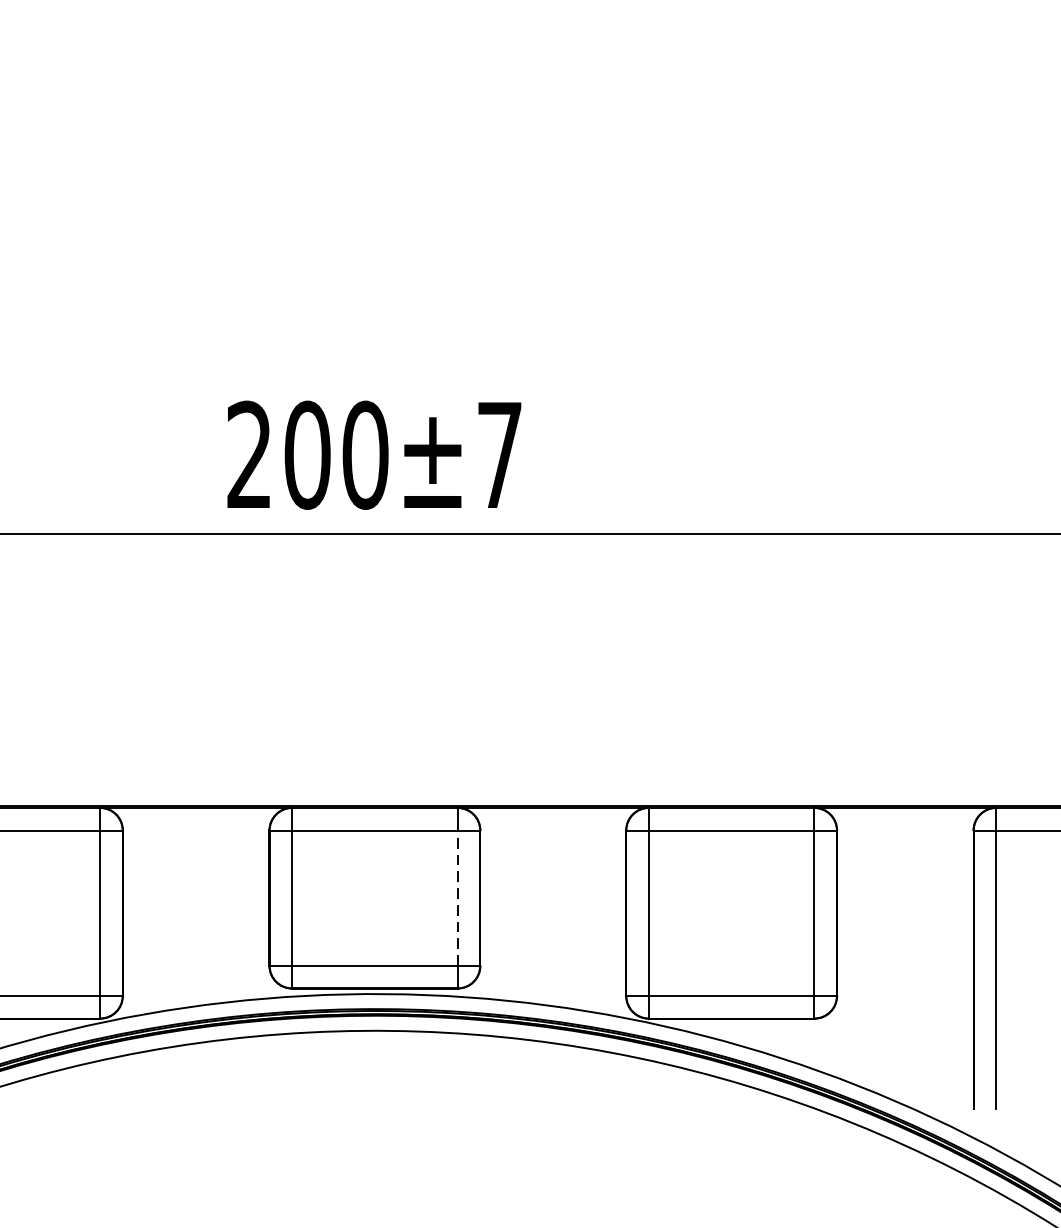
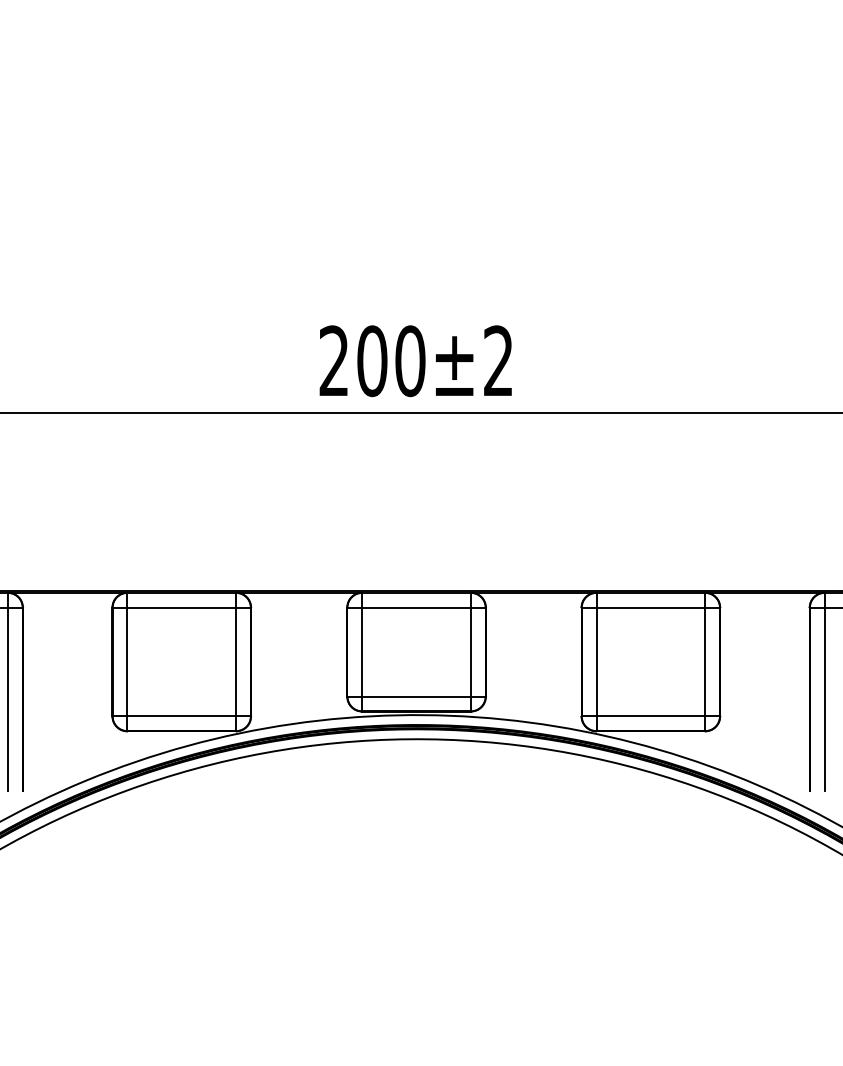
text: (499, 454) -> (498, 360), 200±7 -> 200±2
line: (457, 897) -> (470, 651), dashed -> solid

